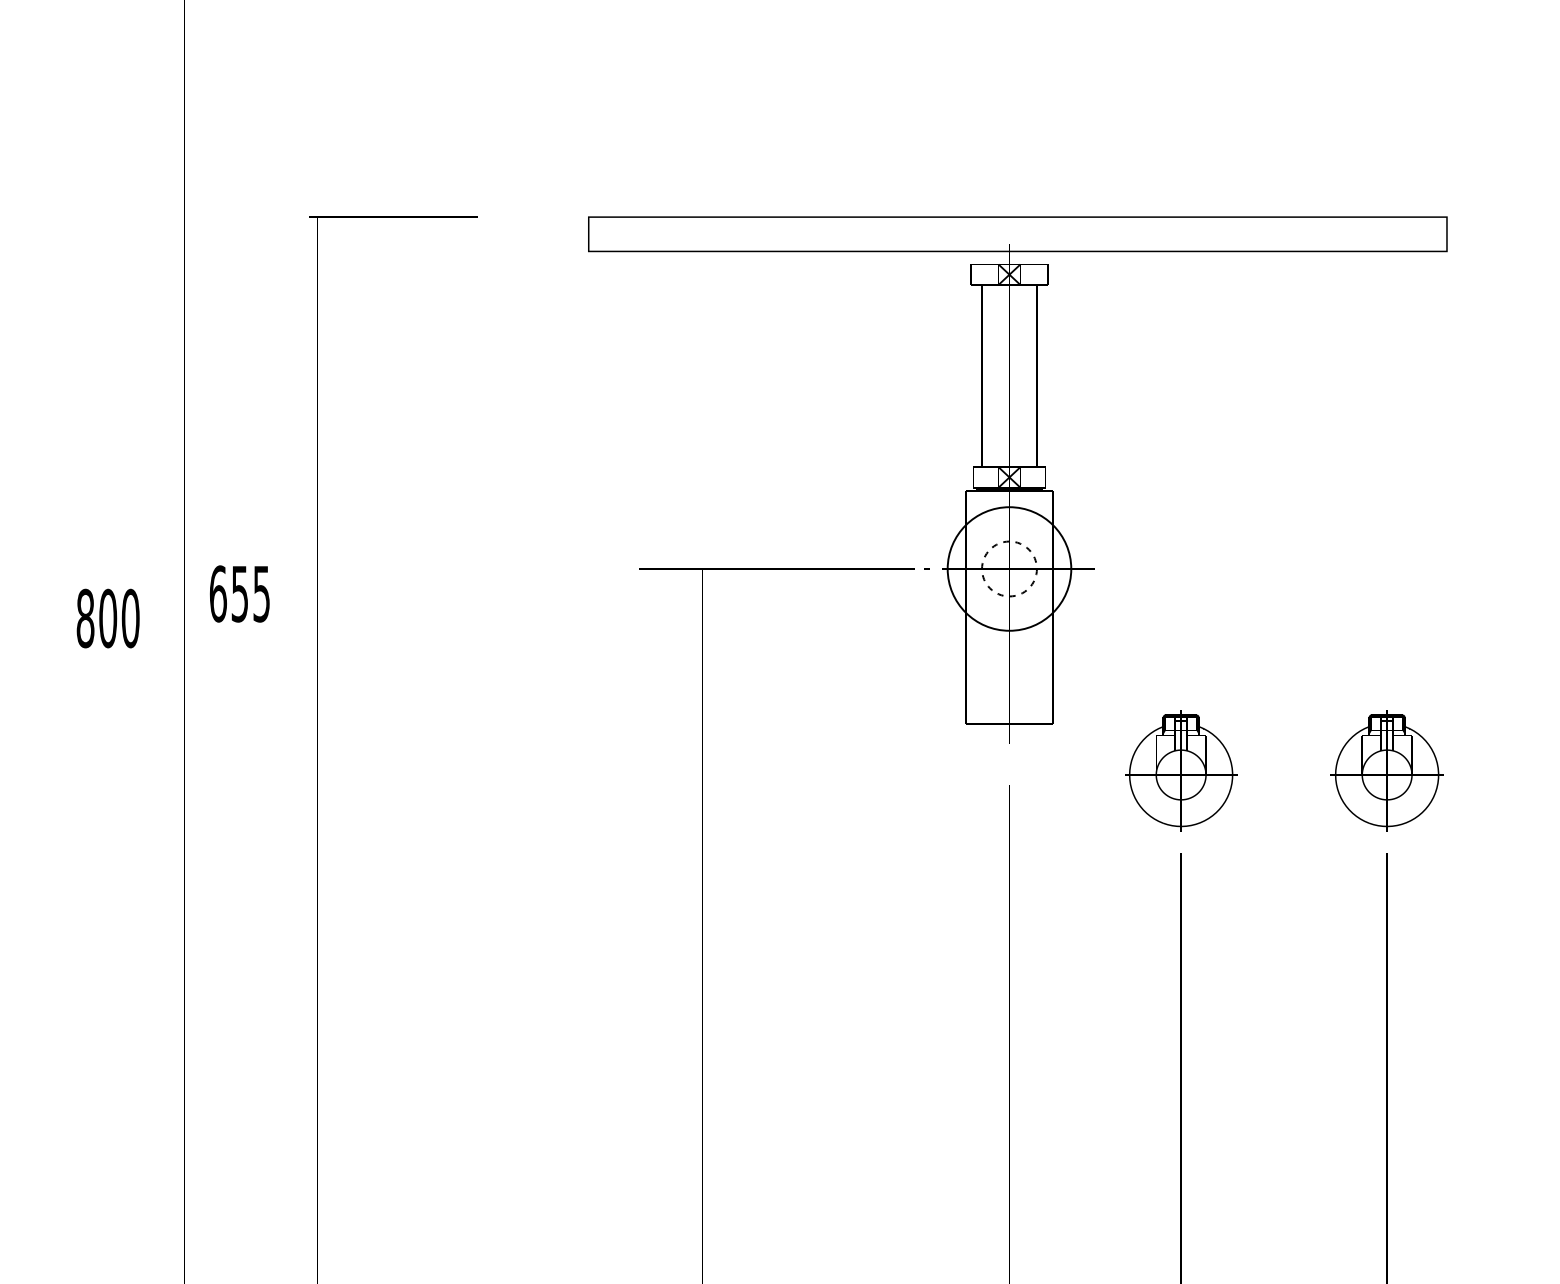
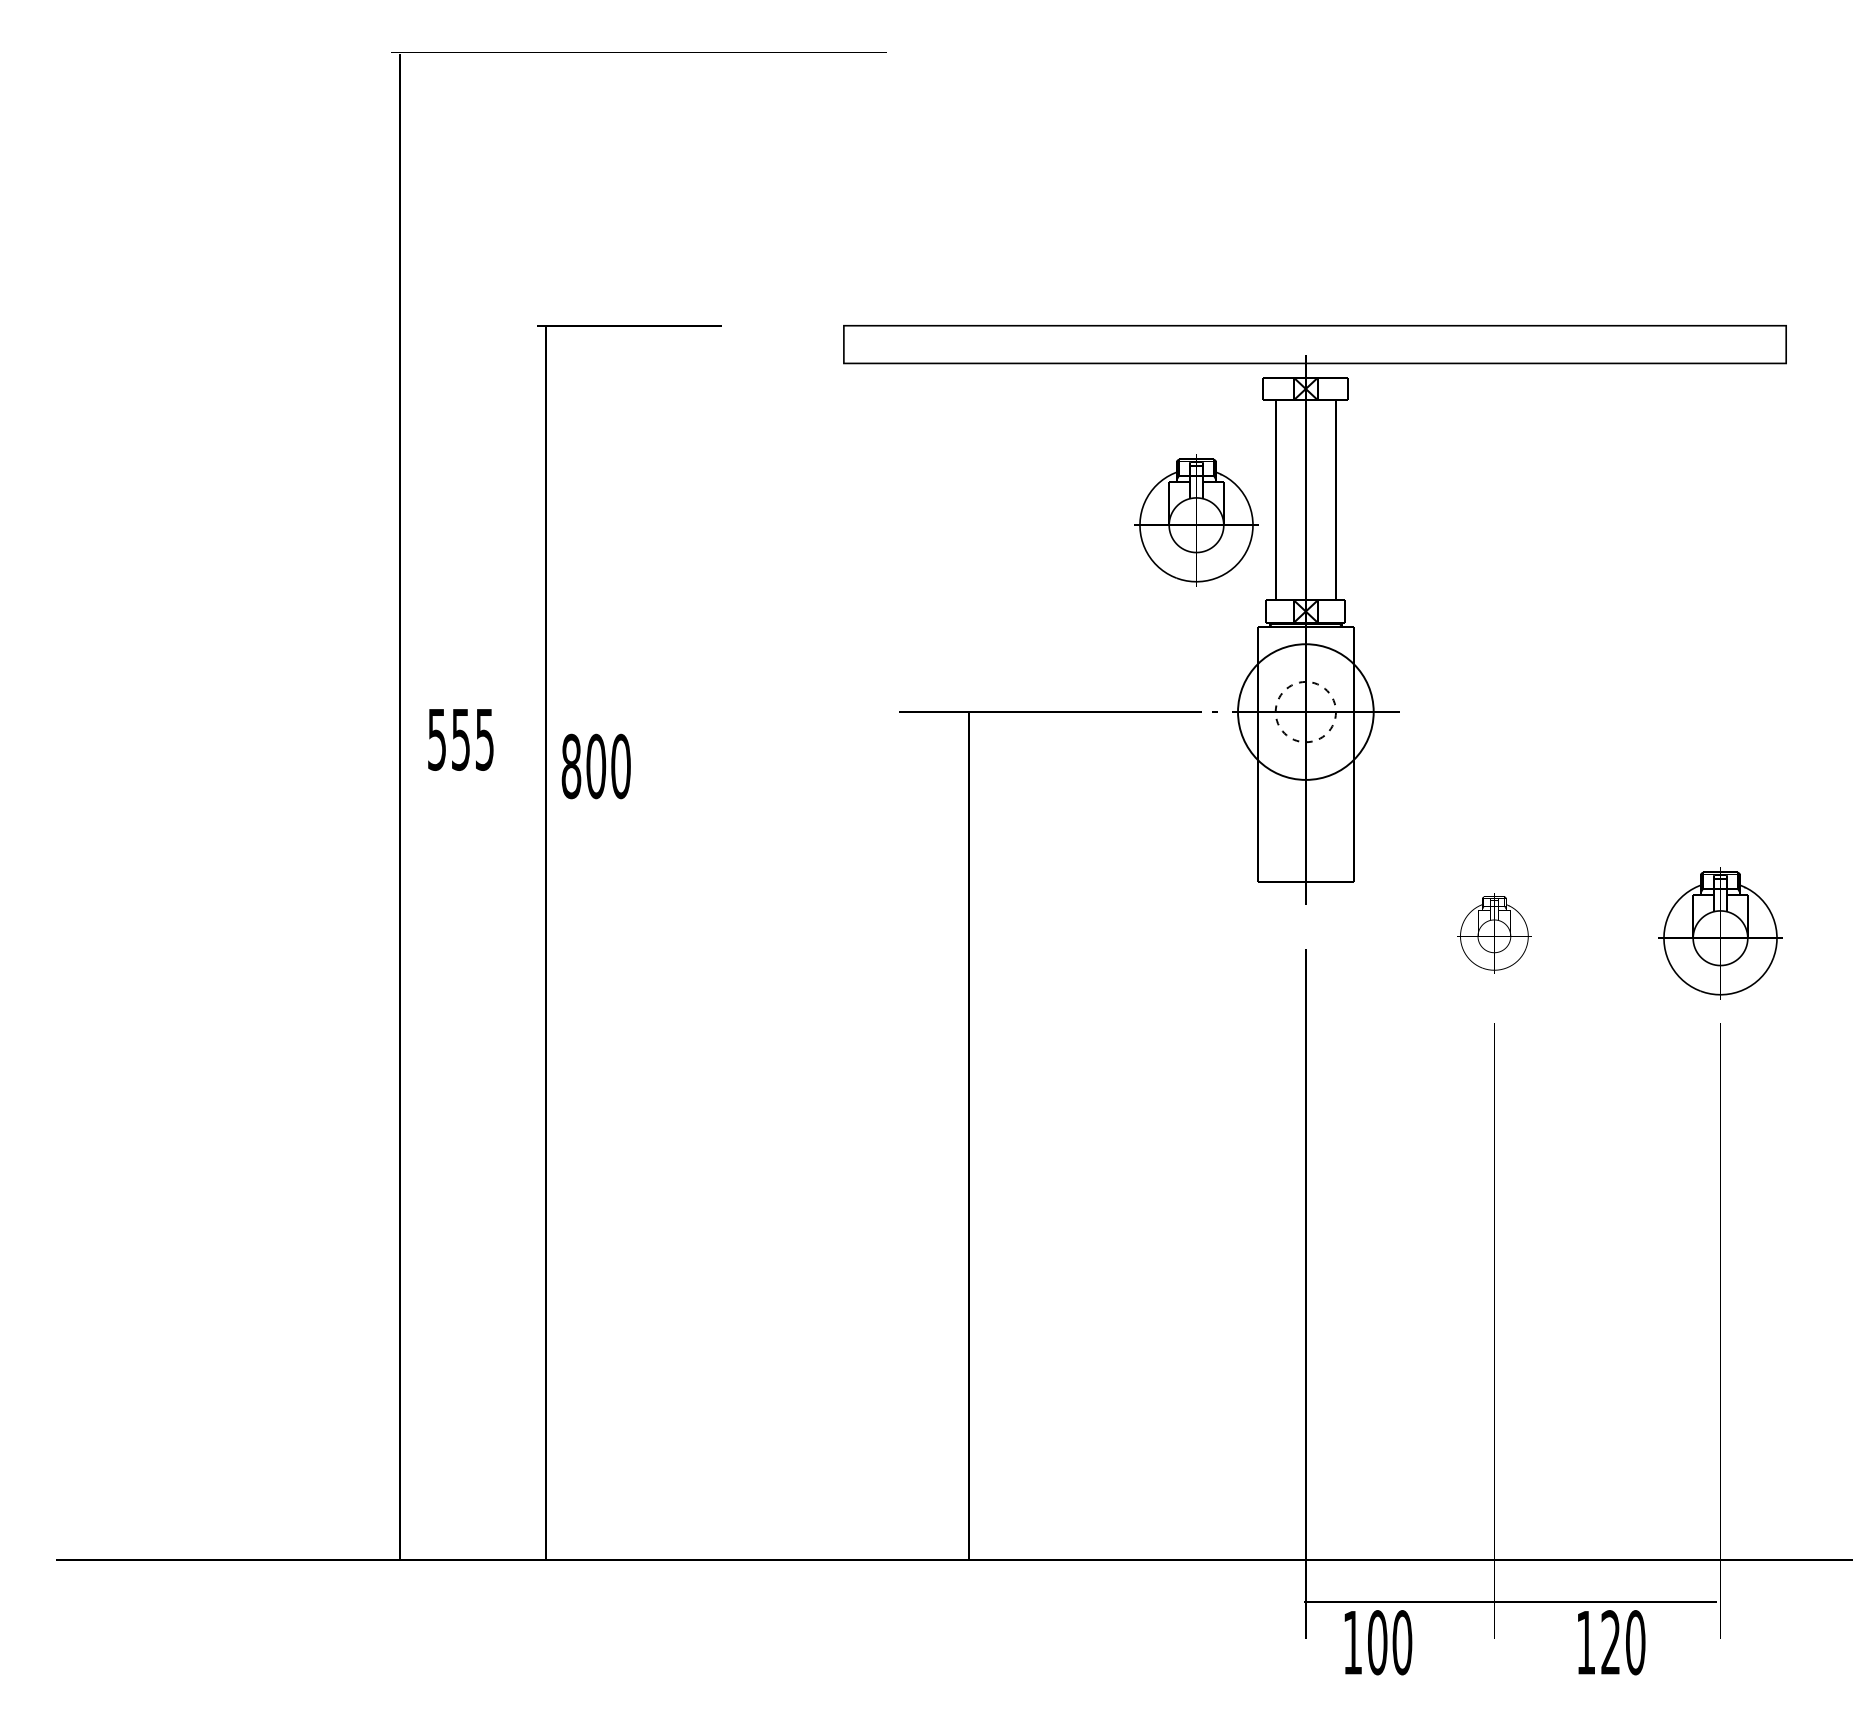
part: (909, 394) -> (1196, 520), added
text: (218, 593) -> (437, 739), 655 -> 555
text: (107, 618) -> (595, 766), moved
part: (1181, 770) -> (1494, 933), size x0.6

